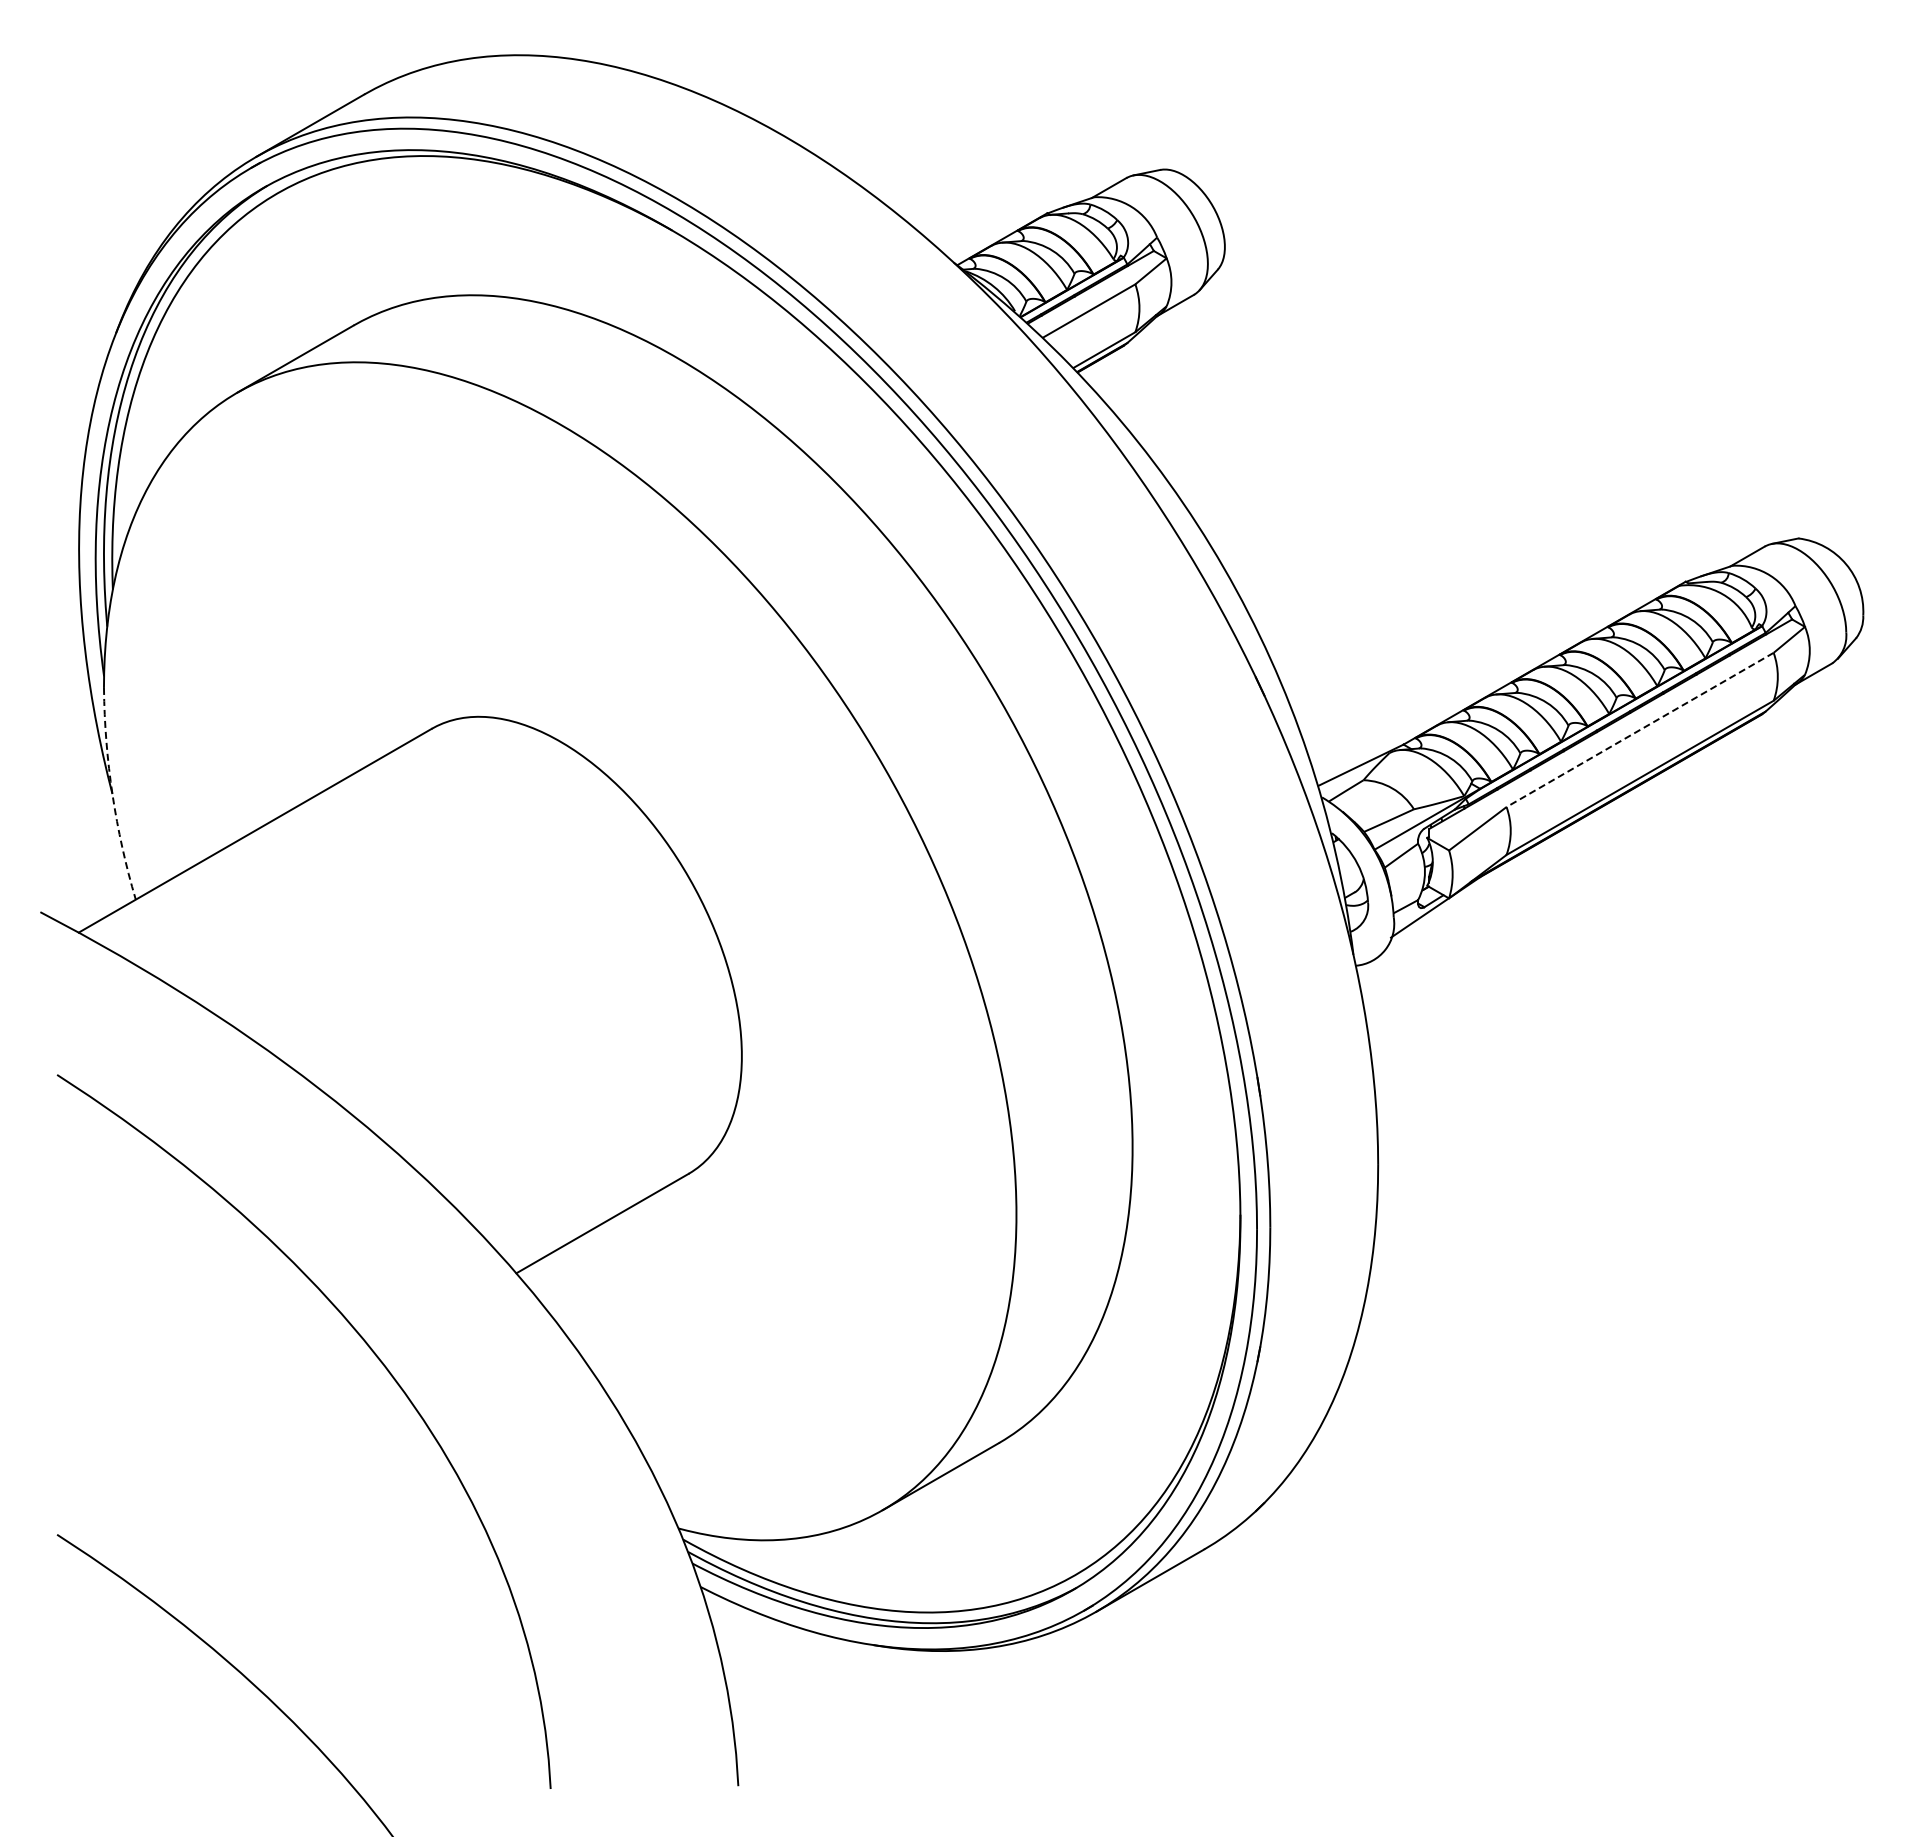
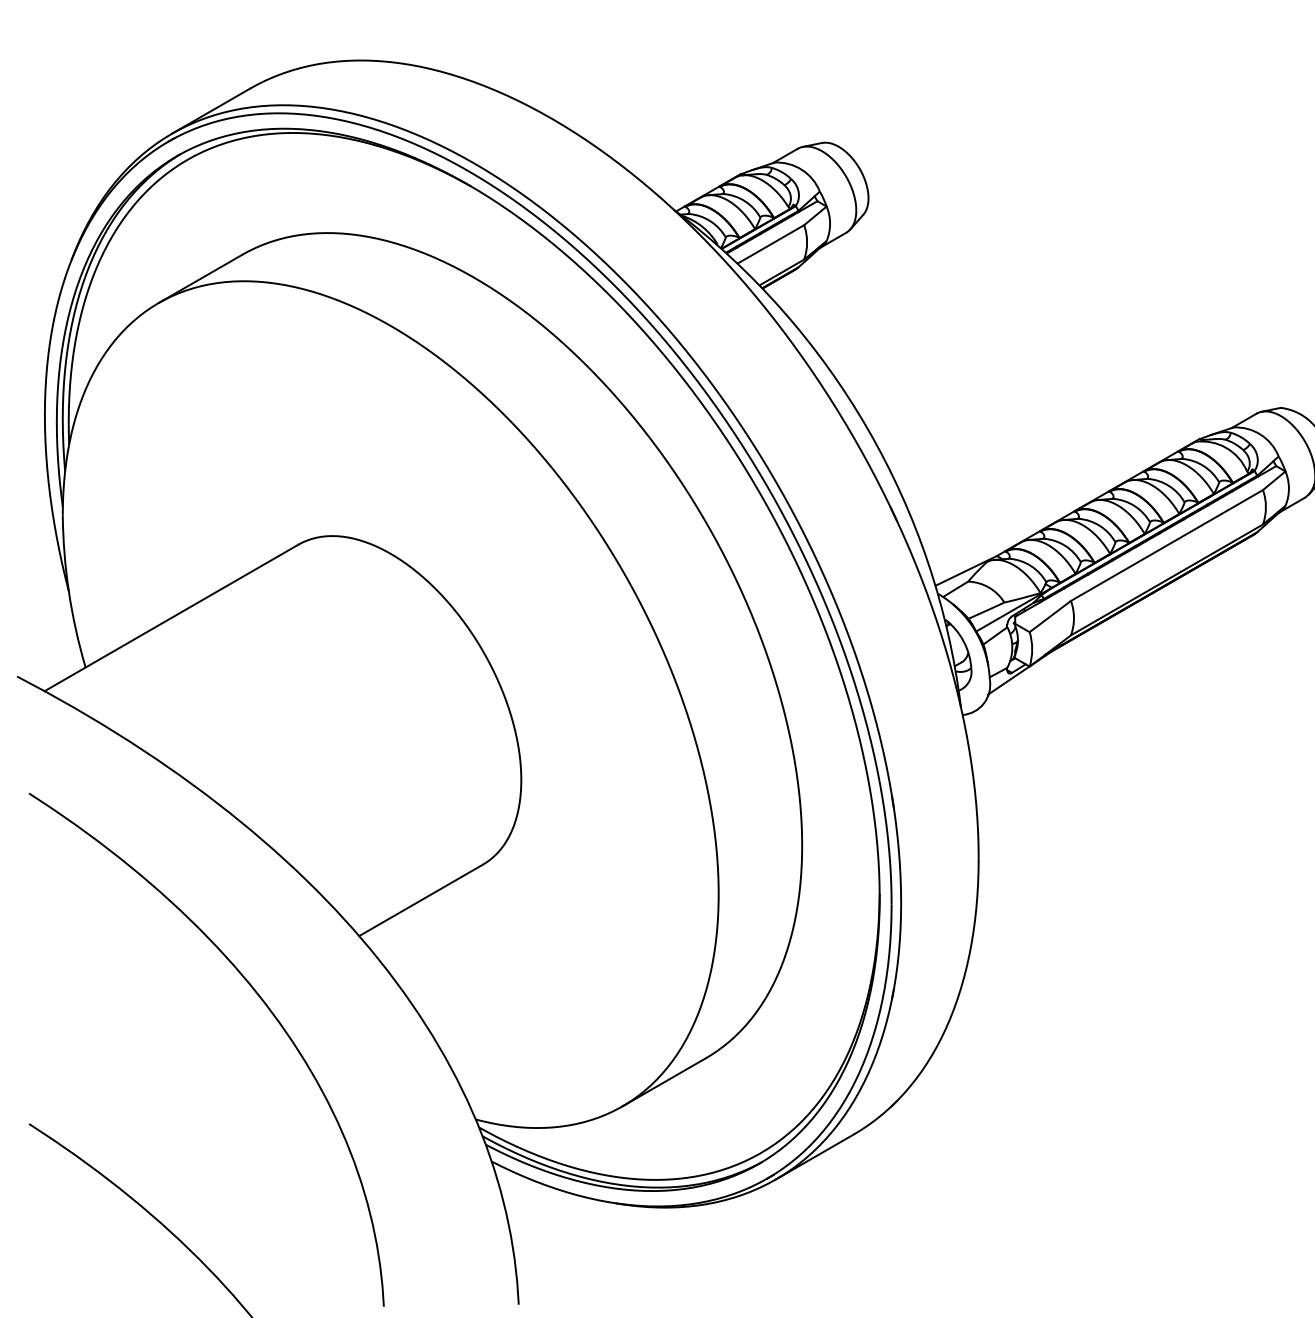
line: (1639, 730) -> (1166, 545), dashed -> solid
arc: (112, 794) -> (68, 591), dashed -> solid

